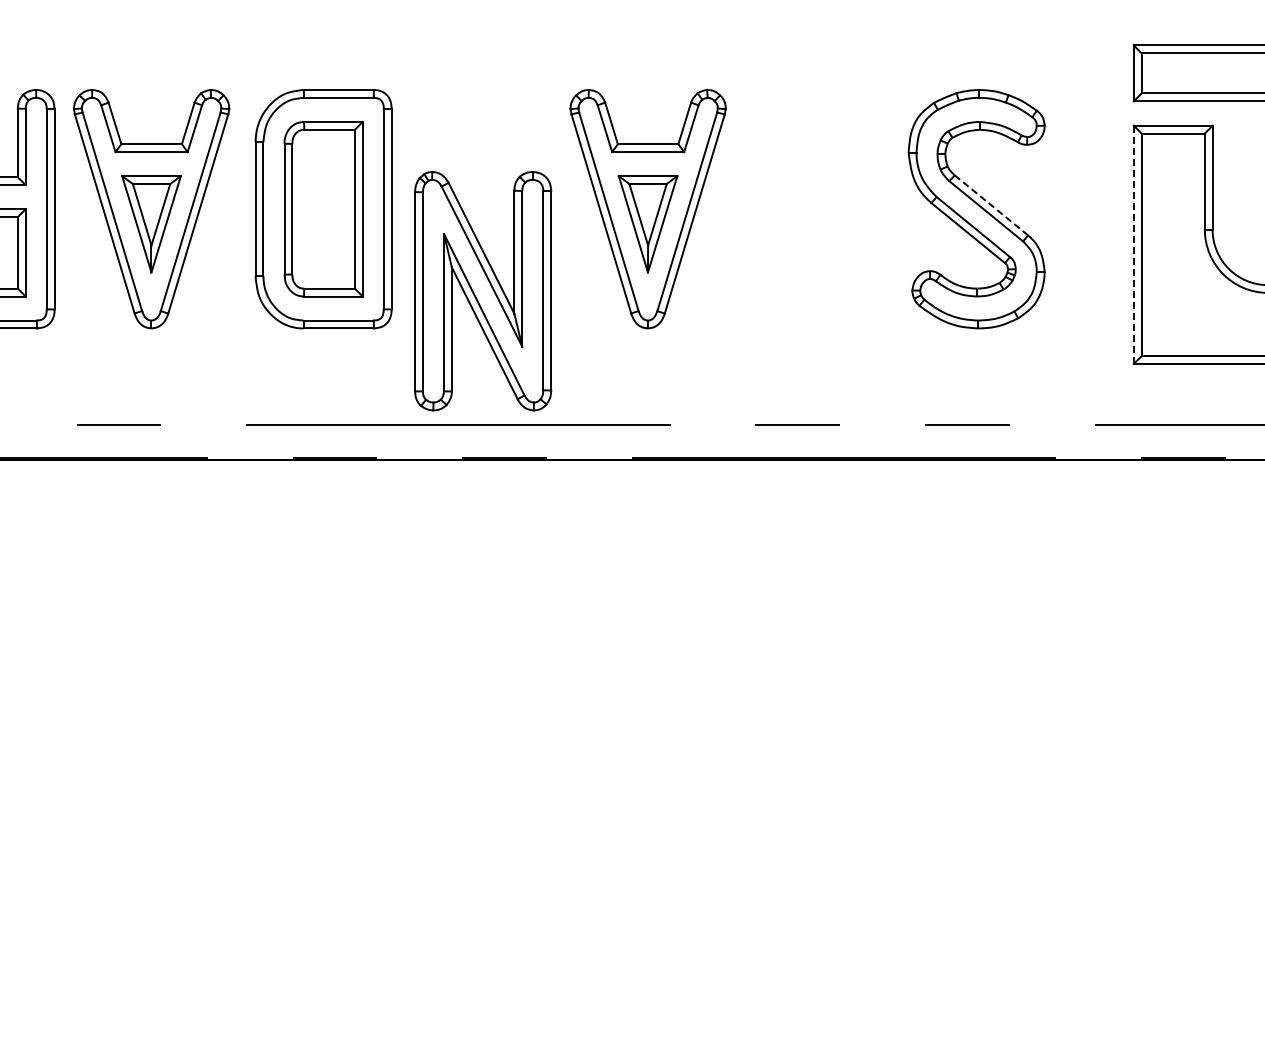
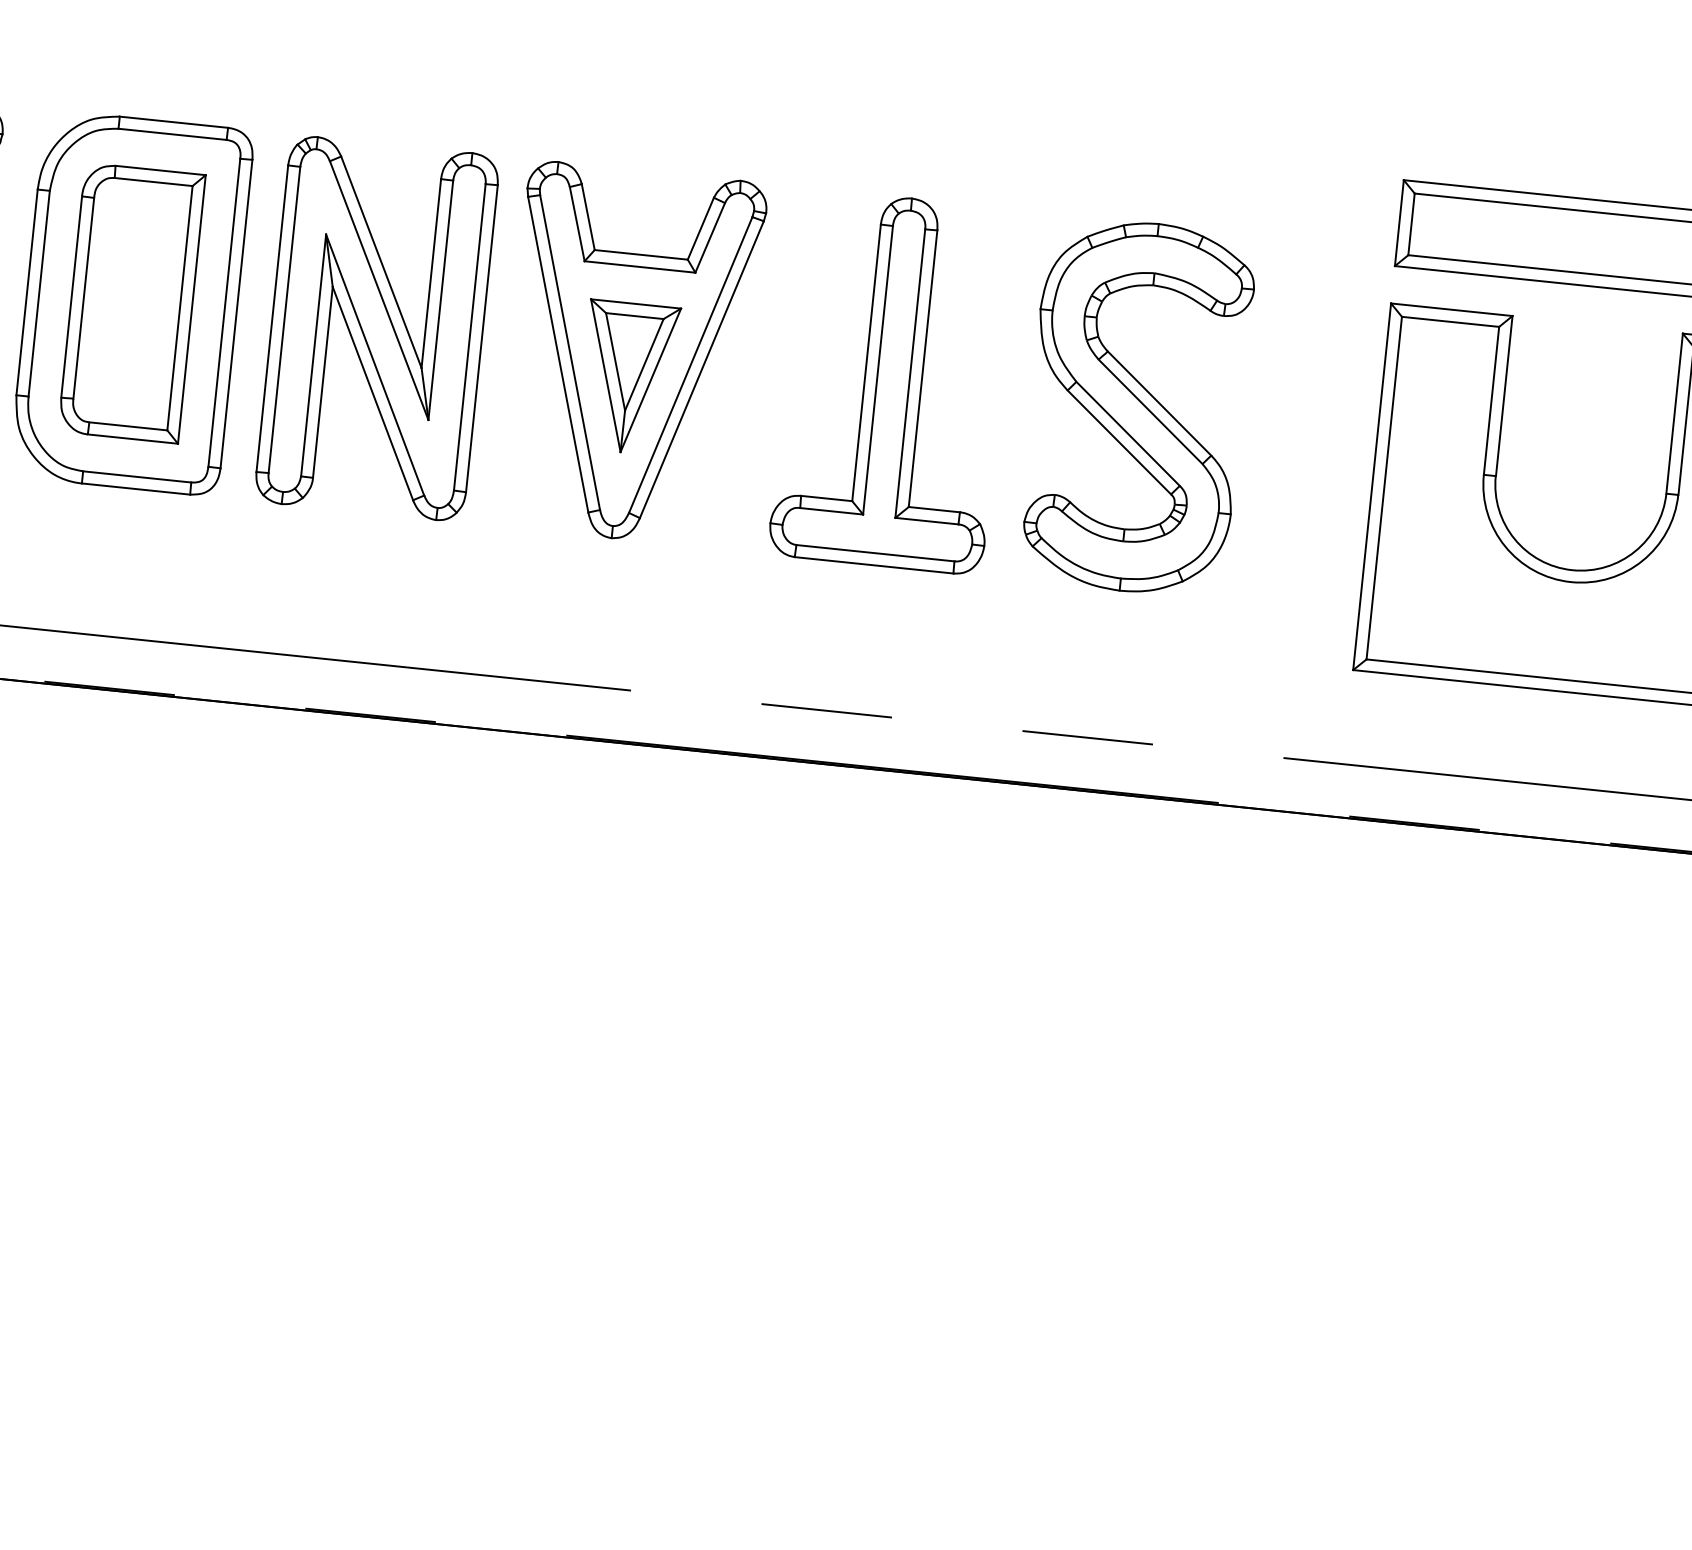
line: (991, 205) -> (1159, 403), dashed -> solid
part: (818, 209) -> (892, 382), added
line: (1133, 245) -> (1371, 487), dashed -> solid
part: (483, 291) -> (377, 329), moved

